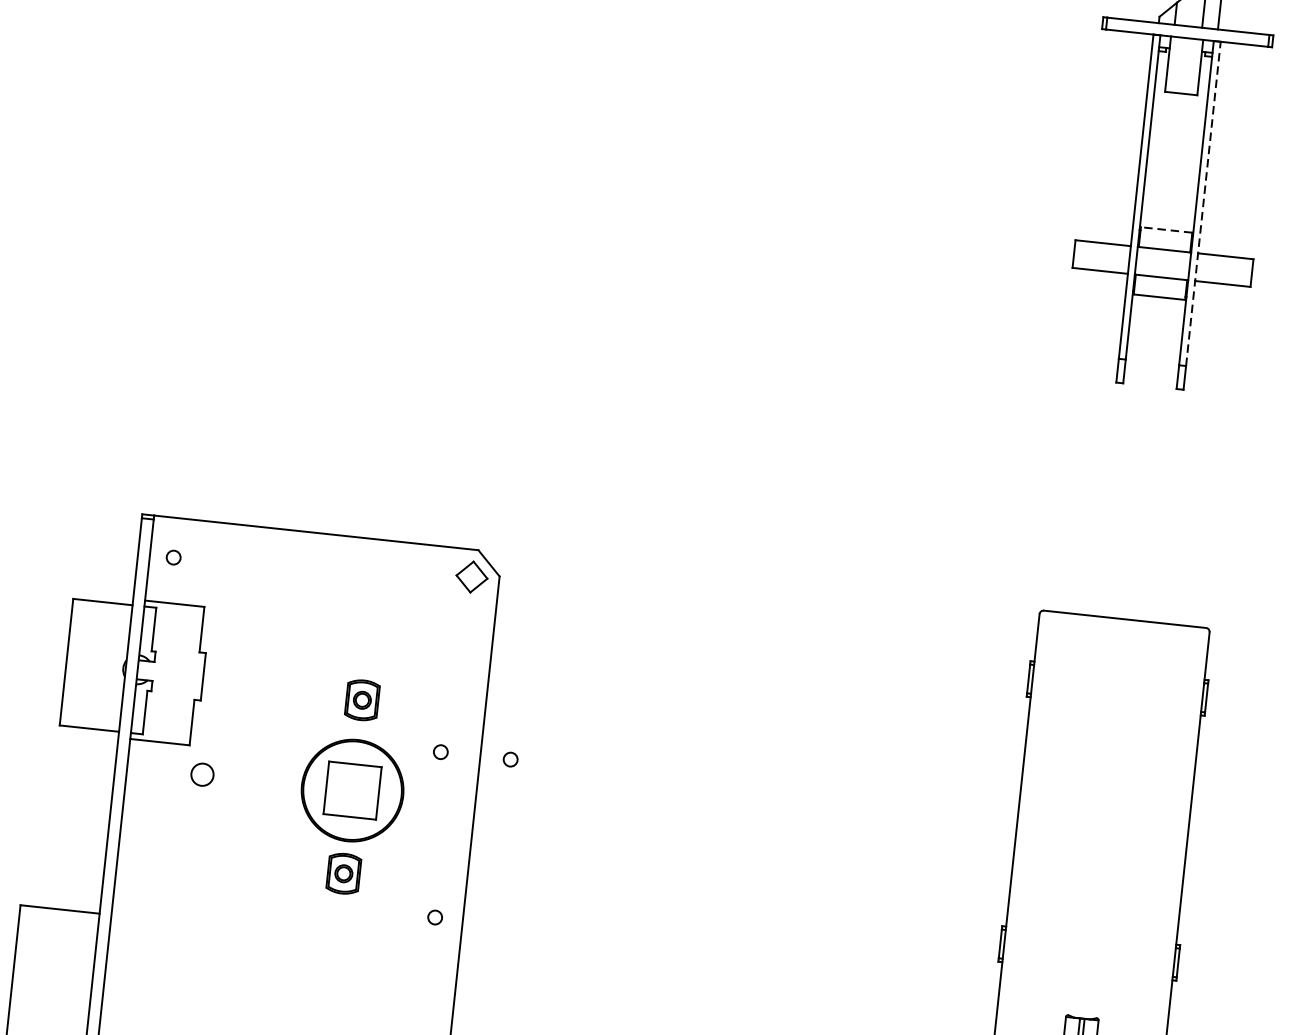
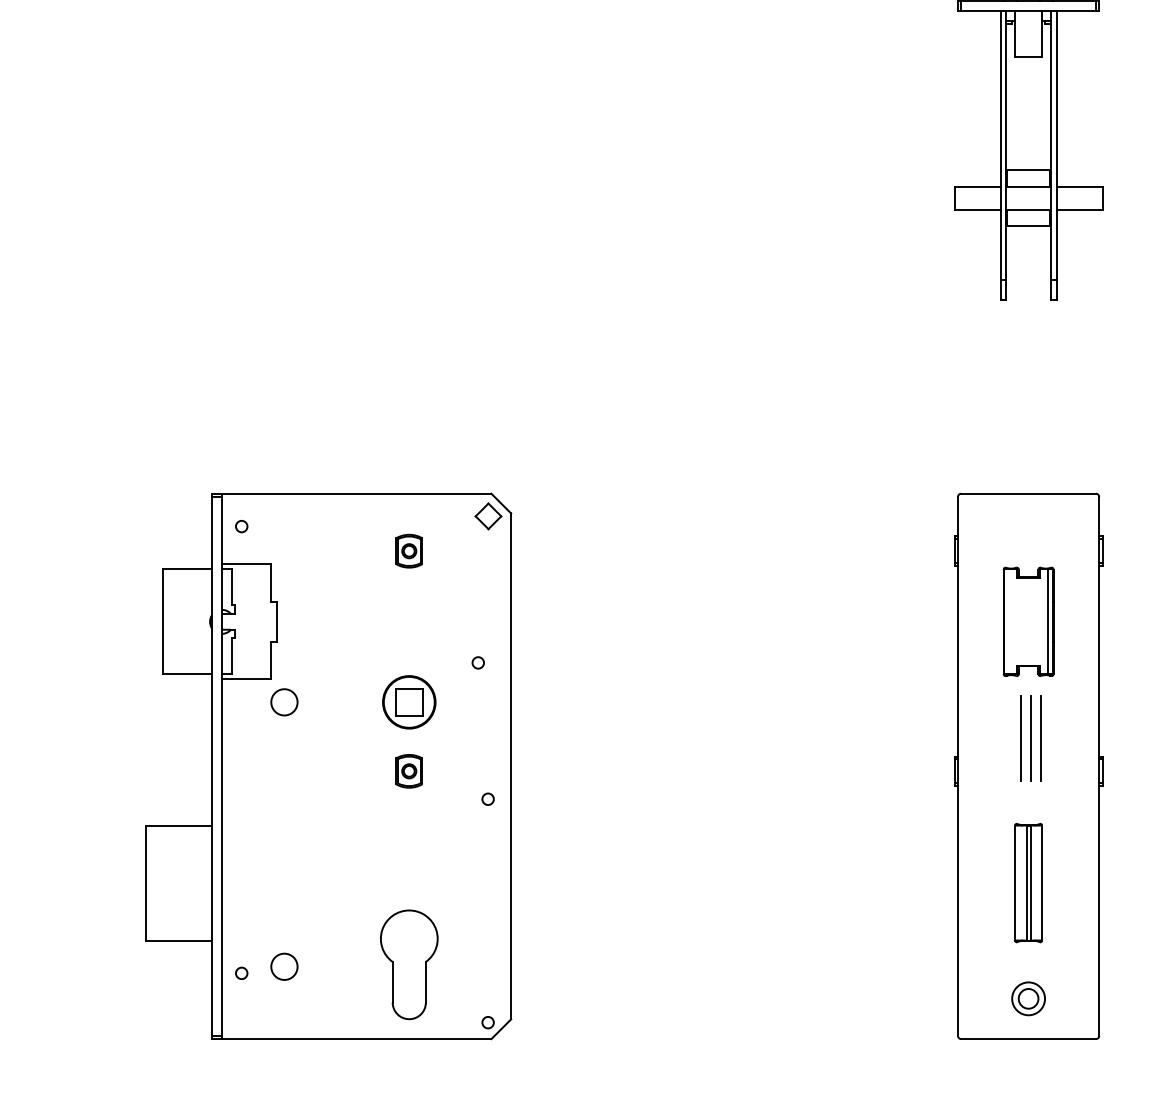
line: (1203, 203) -> (1056, 145), dashed -> solid
line: (1166, 230) -> (1028, 170), dashed -> solid
part: (361, 699) -> (408, 550), moved
circle: (509, 759) -> (535, 662), removed
part: (1108, 773) -> (1028, 621), added
circle: (202, 774) -> (284, 702), size x1.43
part: (352, 790) -> (409, 702), size x0.62
line: (1083, 912) -> (1020, 738), added
line: (1095, 914) -> (1030, 738), added
line: (1107, 915) -> (1040, 738), added

